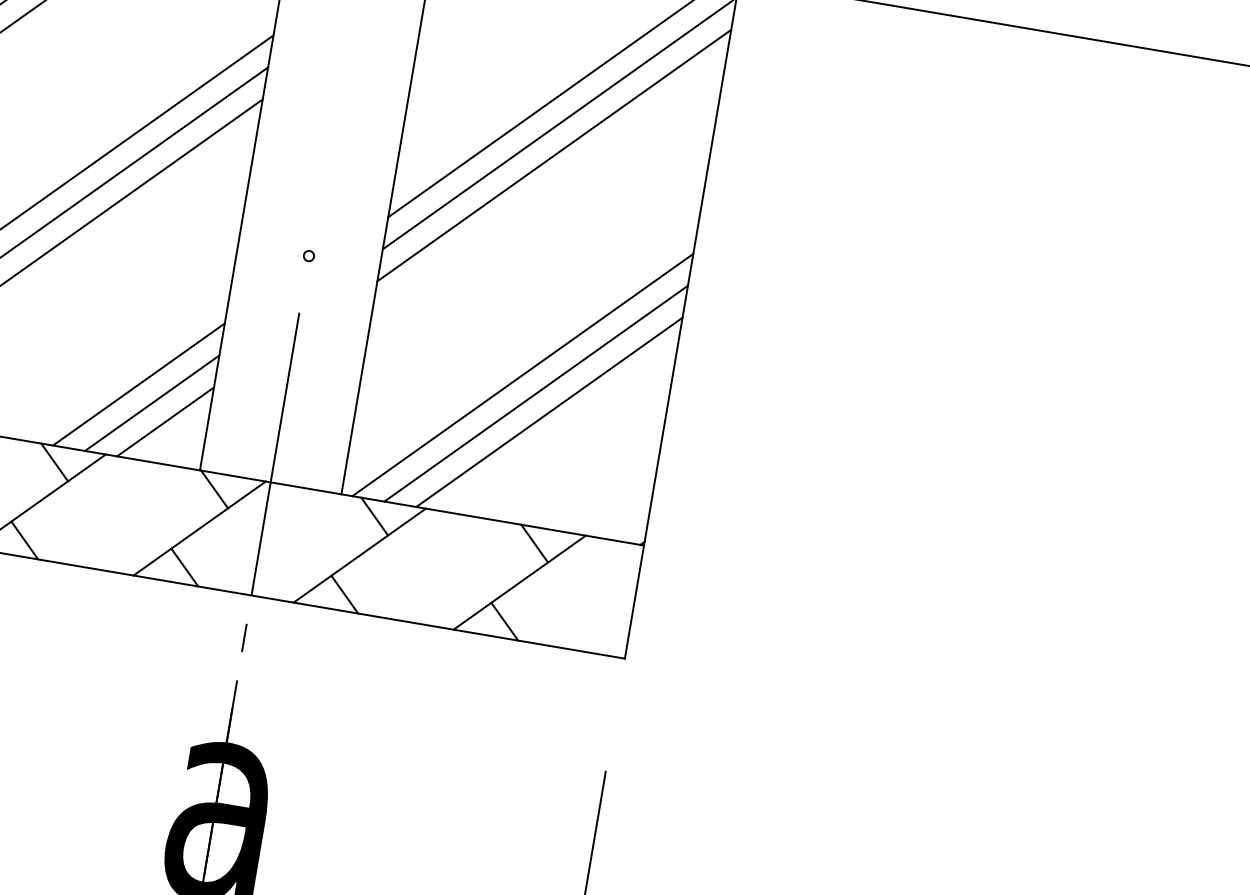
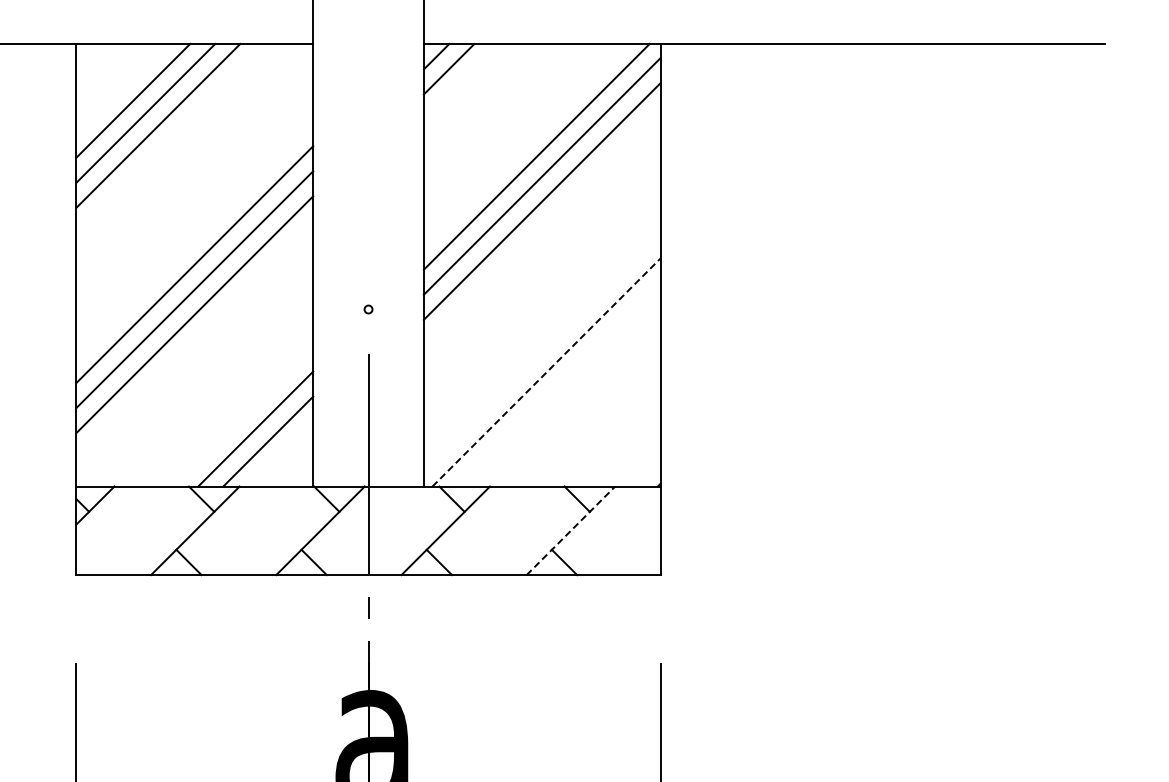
line: (522, 375) -> (546, 372), solid -> dashed
line: (535, 392) -> (558, 384), removed
line: (549, 412) -> (571, 397), removed
line: (165, 421) -> (280, 453), removed
line: (519, 582) -> (570, 530), solid -> dashed

